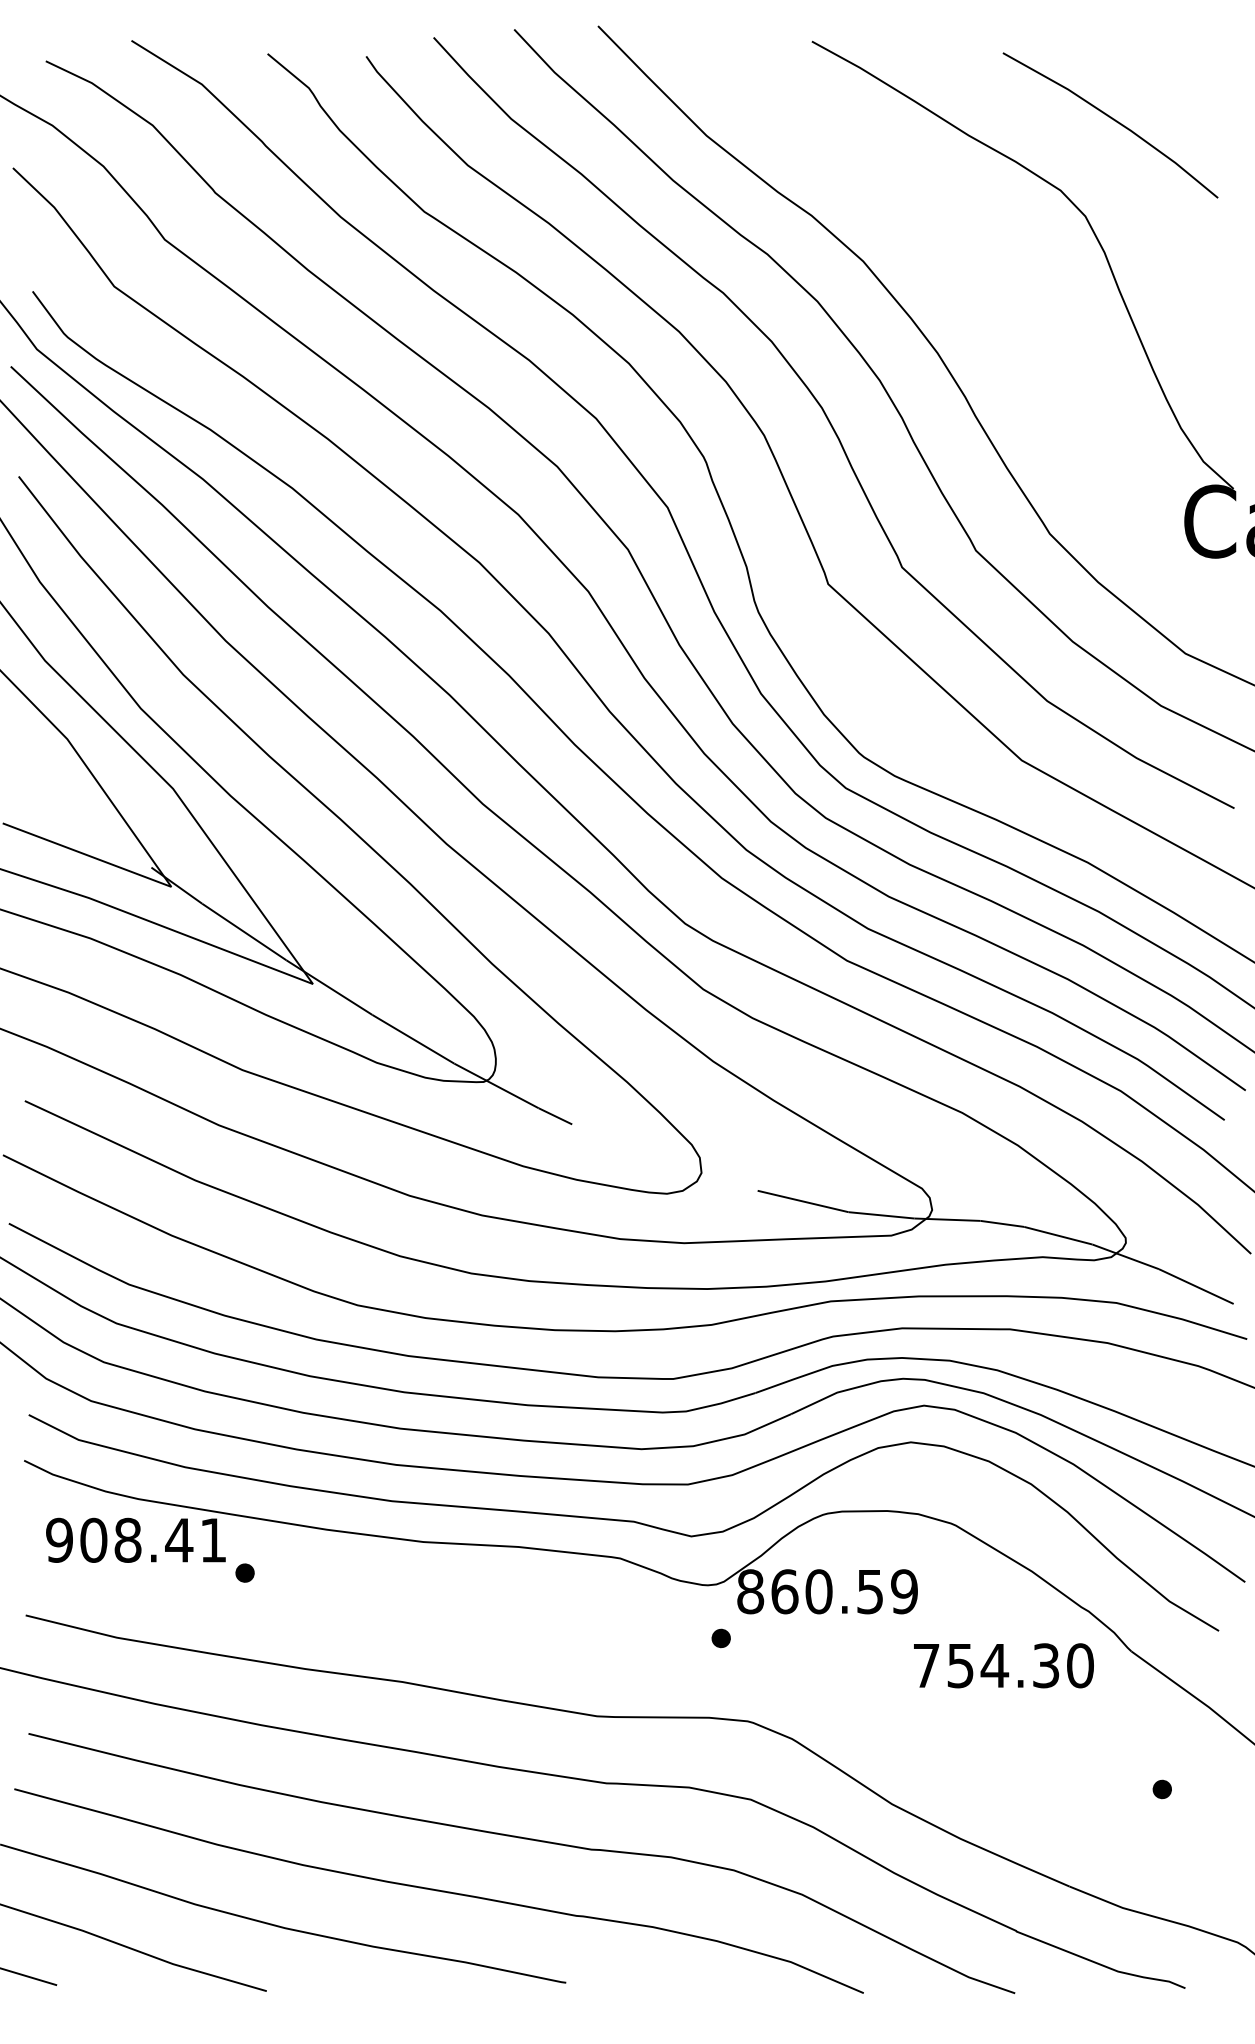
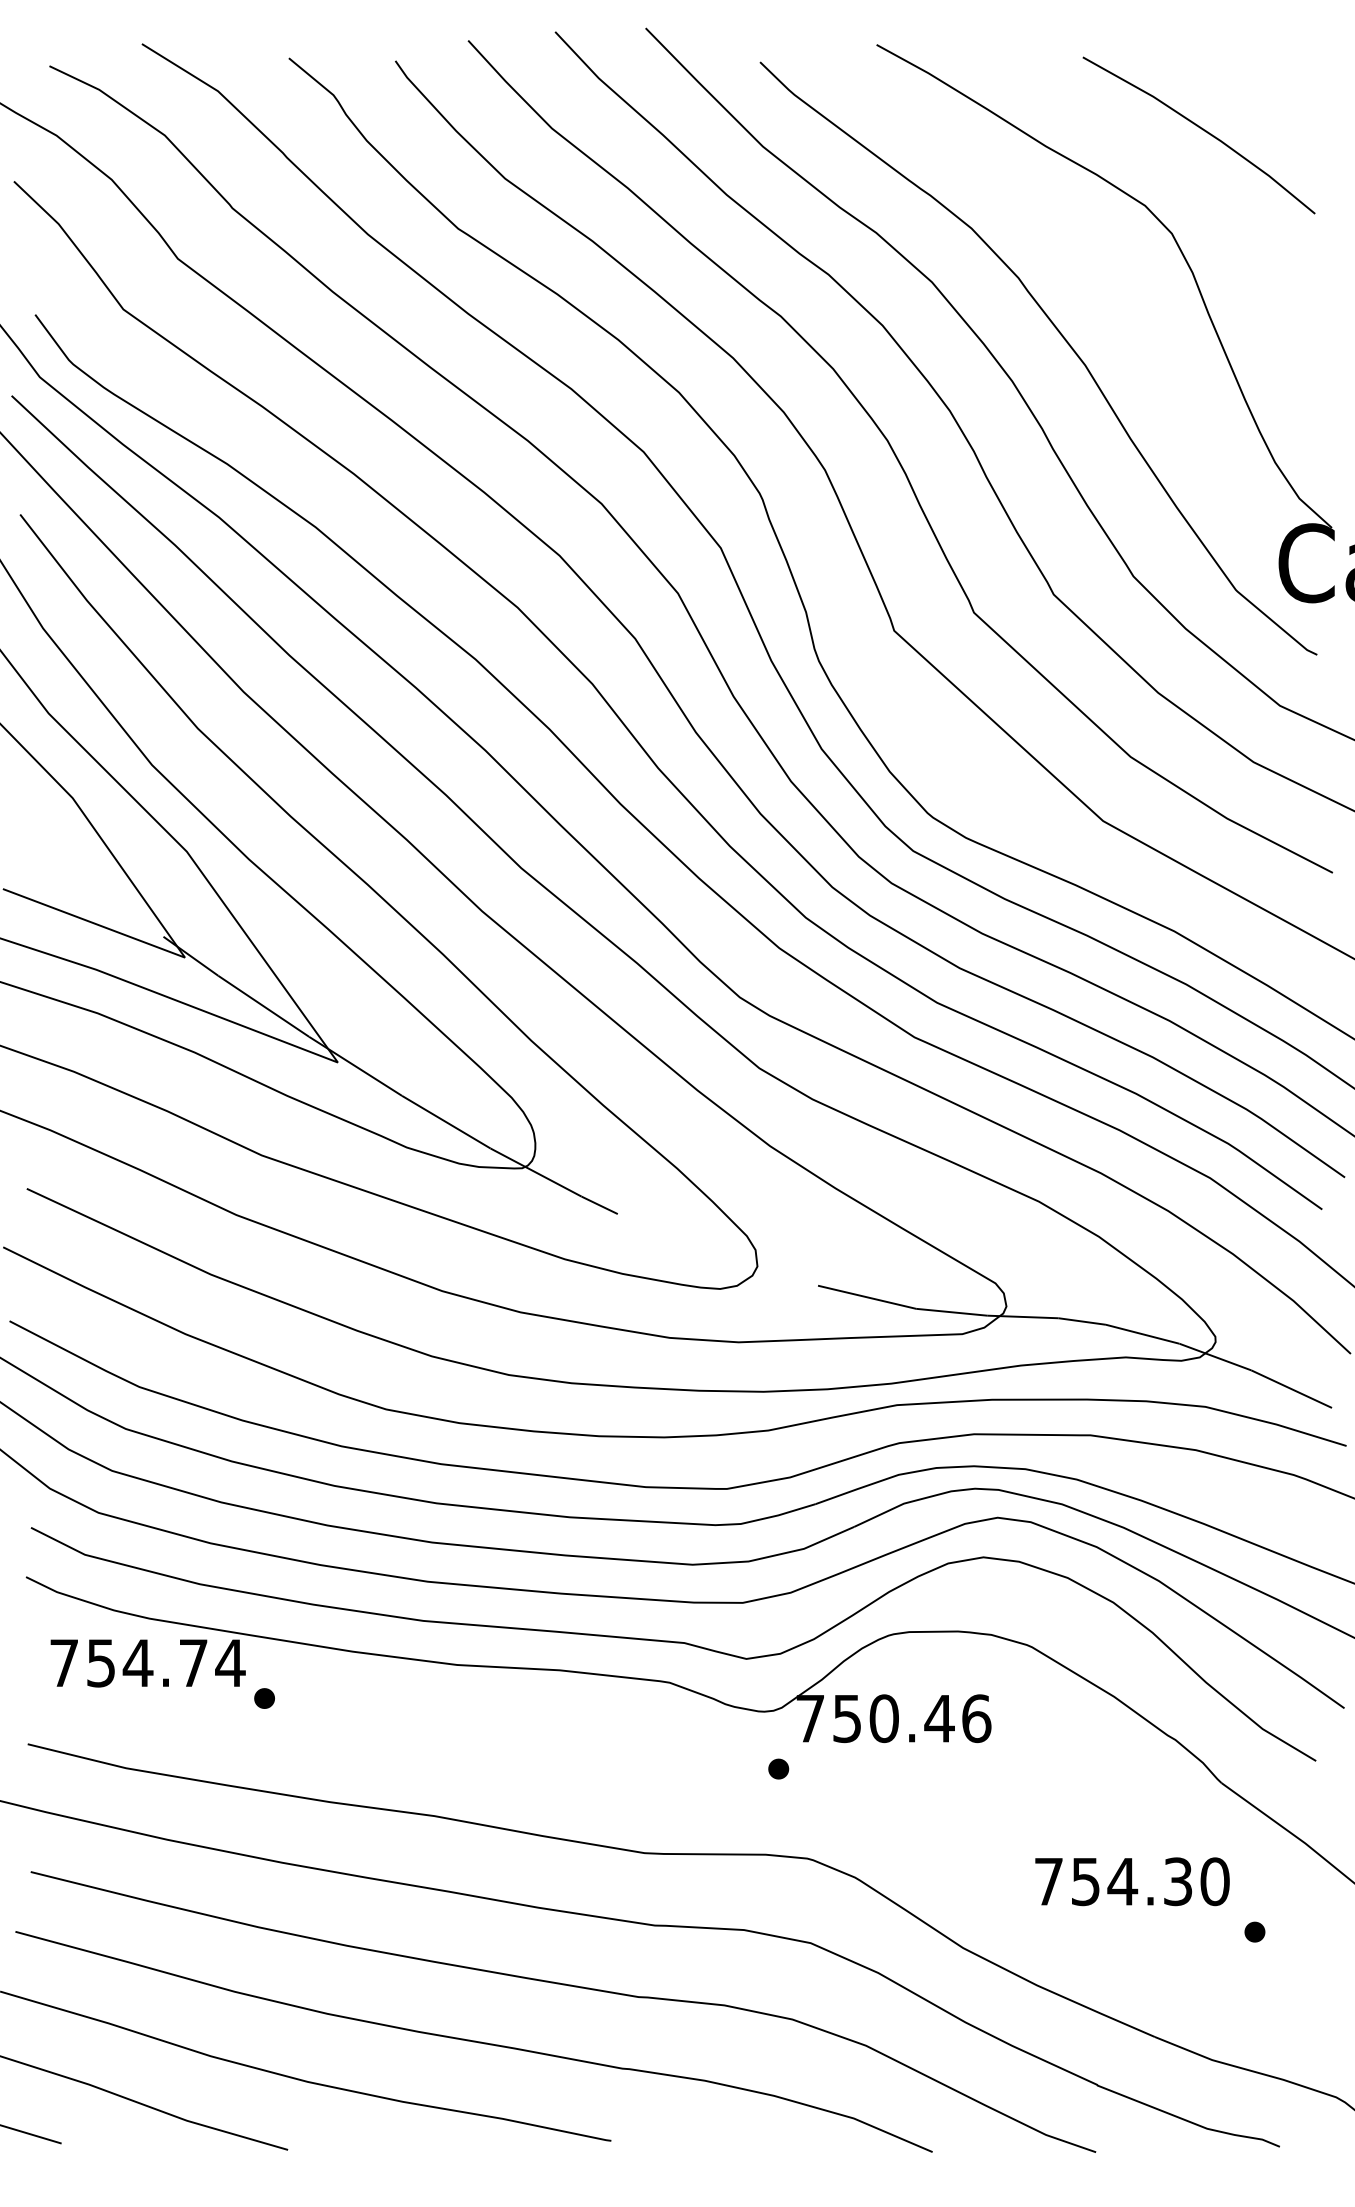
curve: (984, 313) -> (1062, 338), added
text: (136, 1539) -> (147, 1662), 908.41 -> 754.74
text: (827, 1591) -> (893, 1718), 860.59 -> 750.46
text: (1003, 1665) -> (1132, 1881), moved

